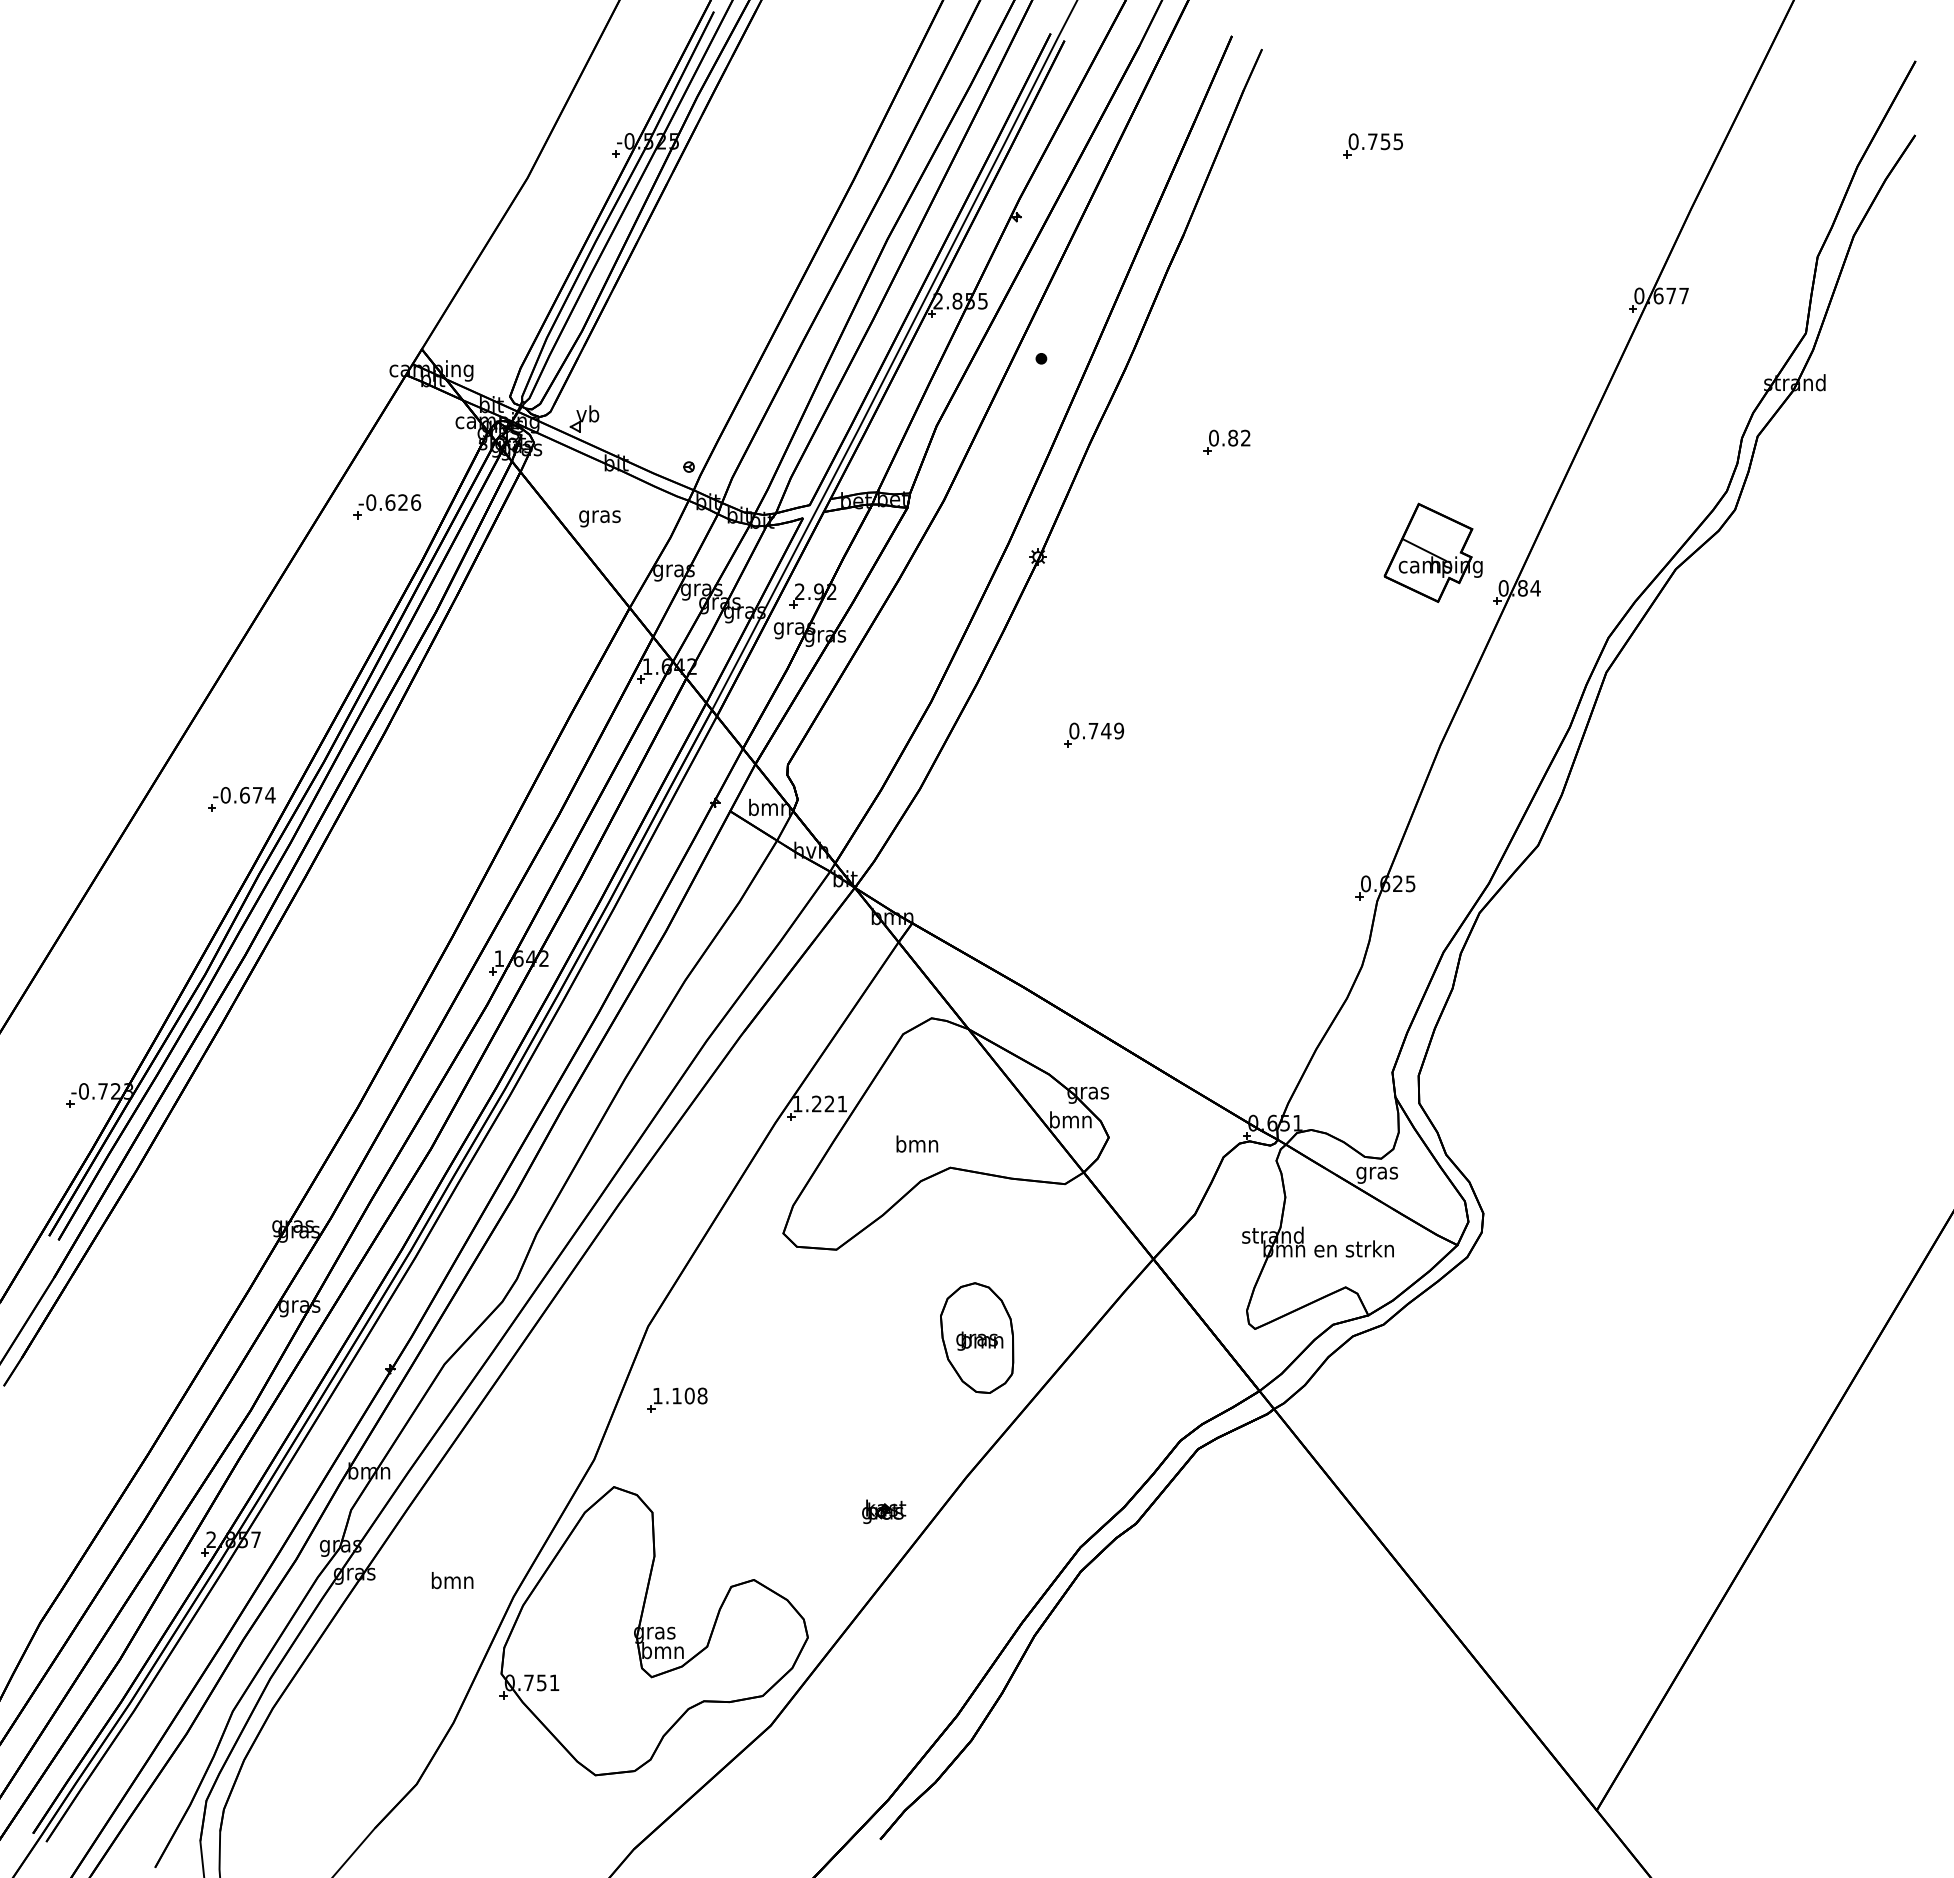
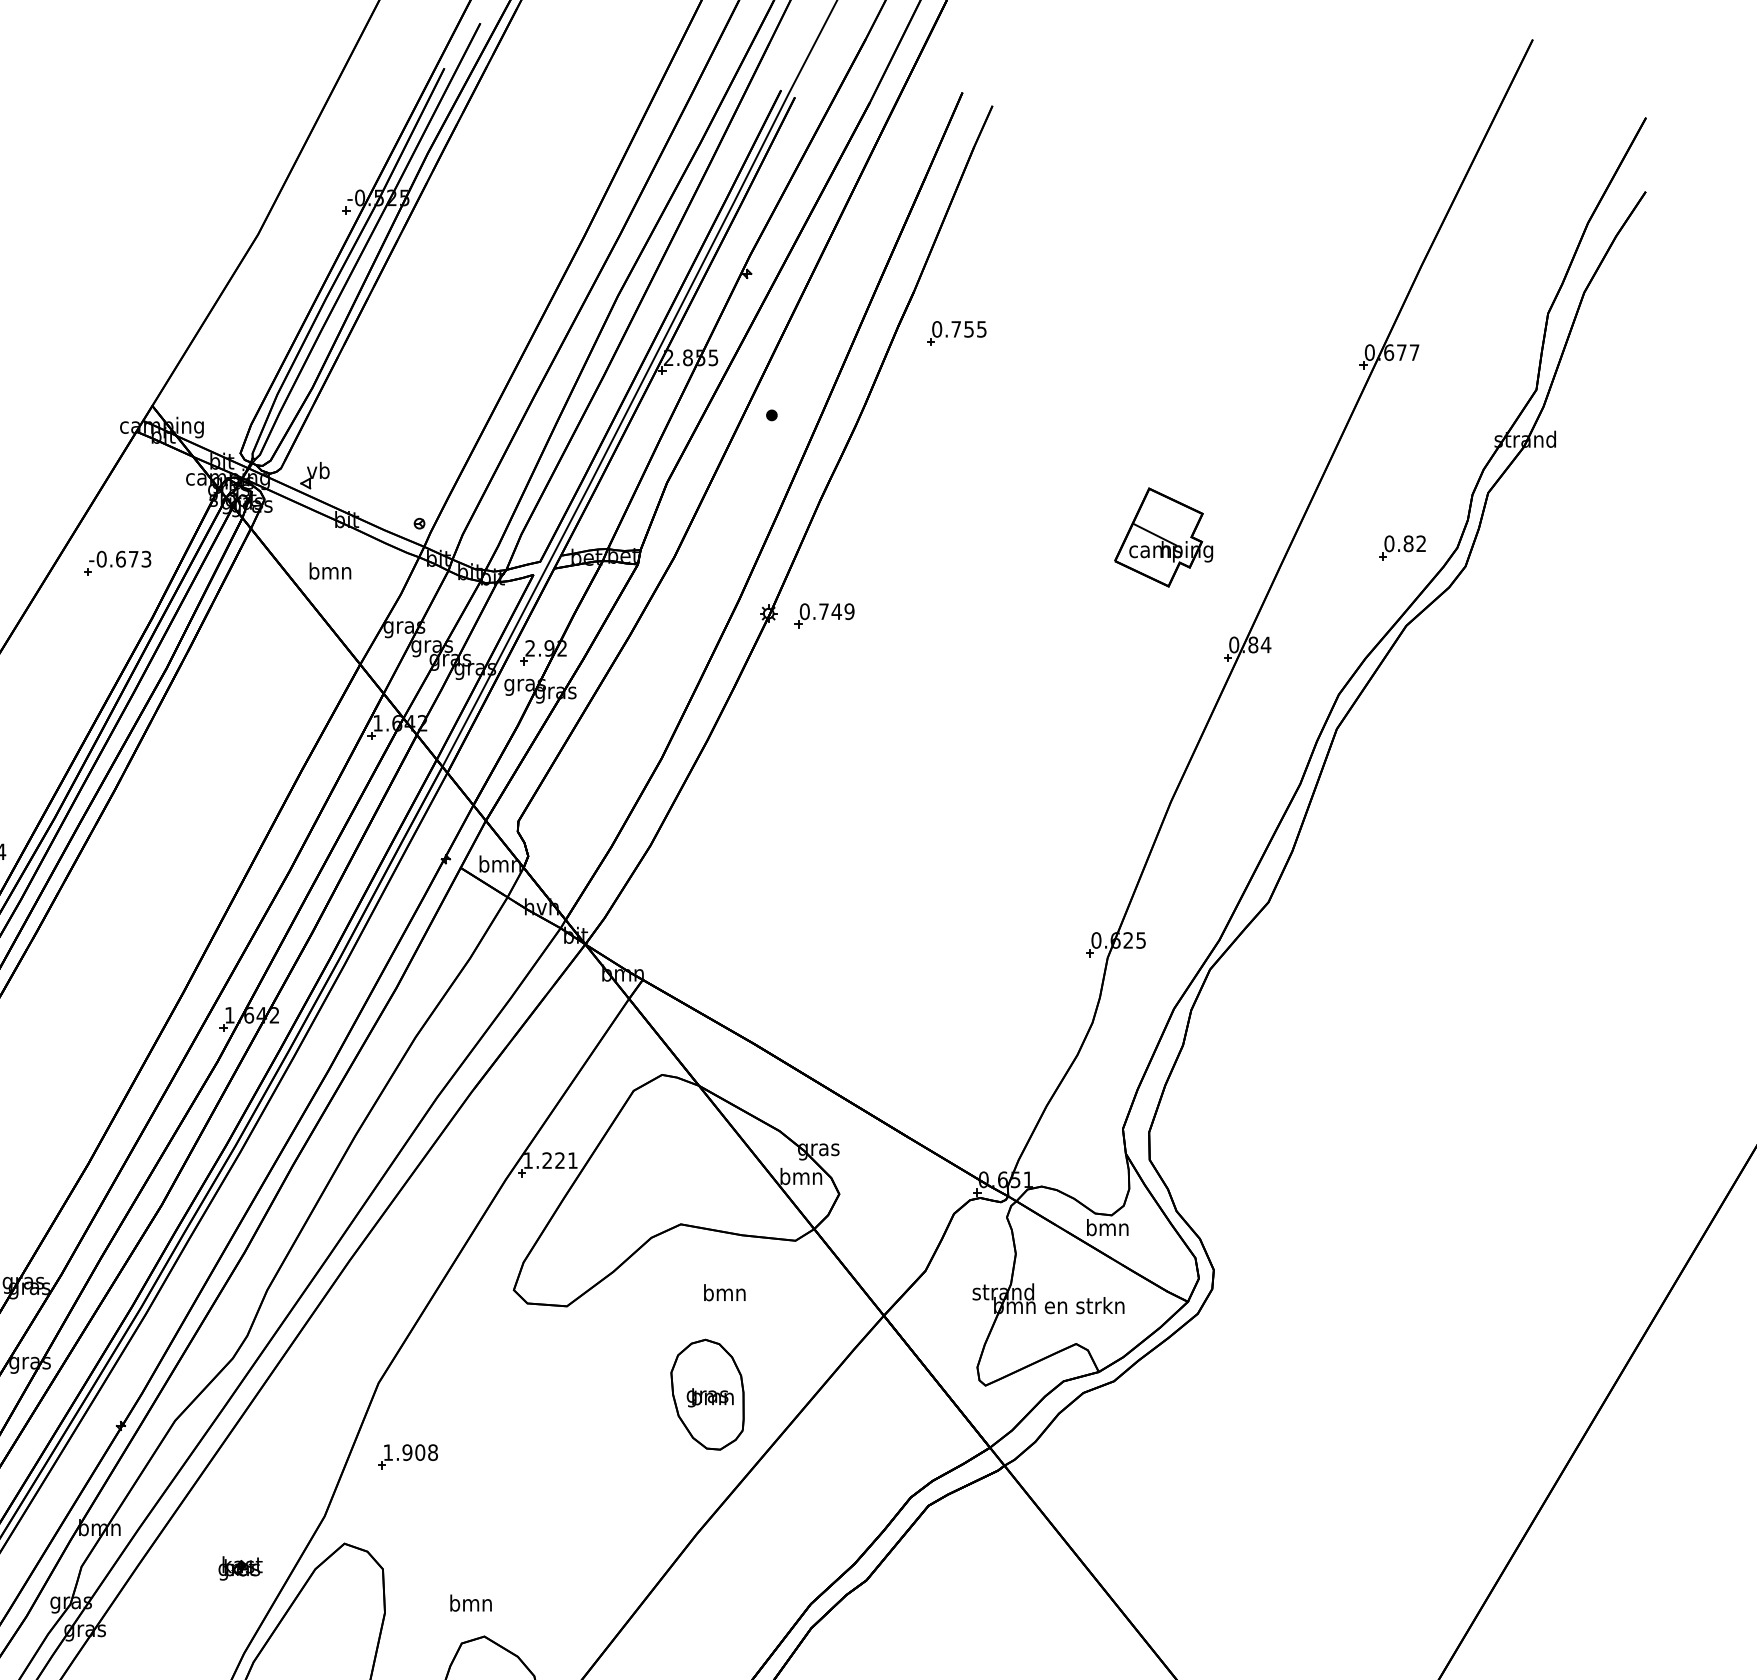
part: (1372, 145) -> (955, 333), moved
part: (1226, 441) -> (1401, 547), moved
text: (409, 502) -> (139, 559), -0.626 -> -0.673
text: (599, 516) -> (329, 573), gras -> bmn
part: (1432, 552) -> (1162, 537), moved
part: (1093, 734) -> (823, 615), moved
text: (917, 1143) -> (724, 1292), moved
text: (1376, 1172) -> (1106, 1229), gras -> bmn
text: (676, 1395) -> (406, 1452), 1.108 -> 1.908
part: (884, 1511) -> (240, 1568), moved
text: (452, 1580) -> (470, 1603), moved

